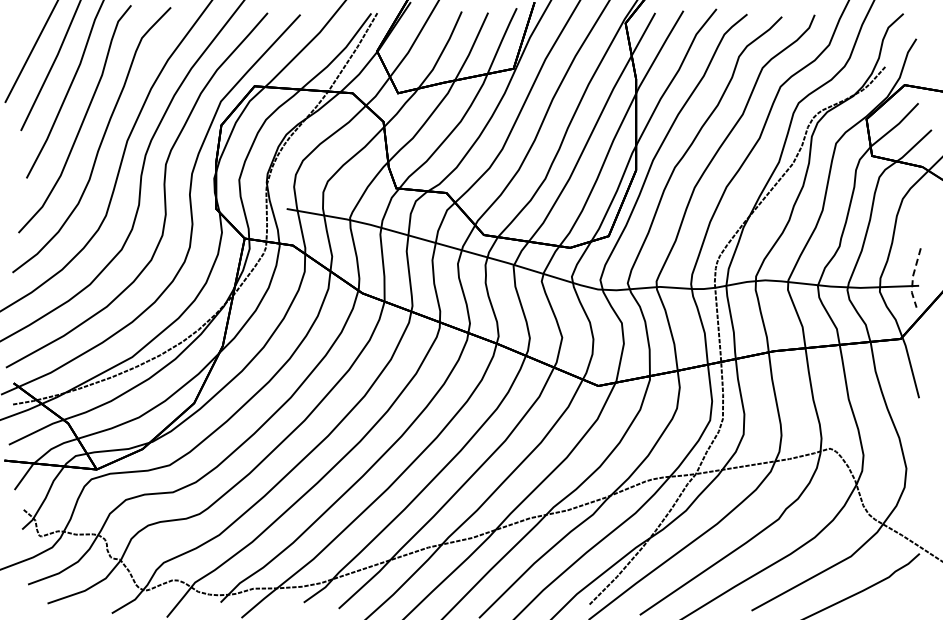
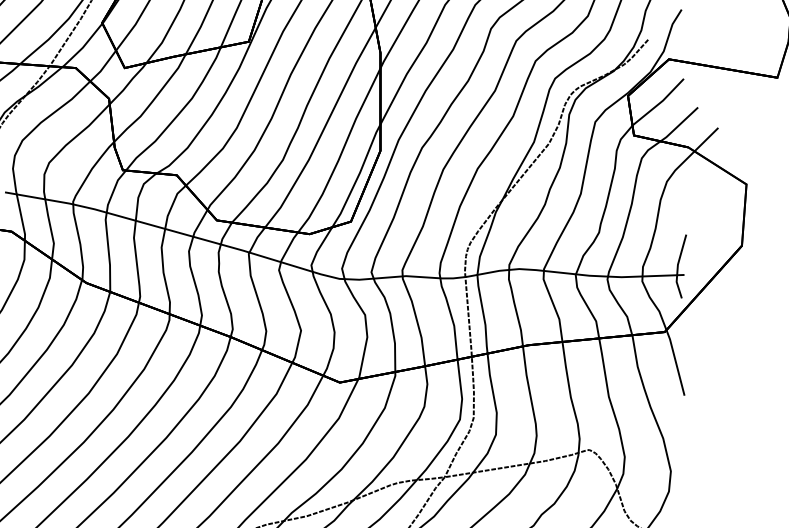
line: (912, 278) -> (677, 267), dashed -> solid

